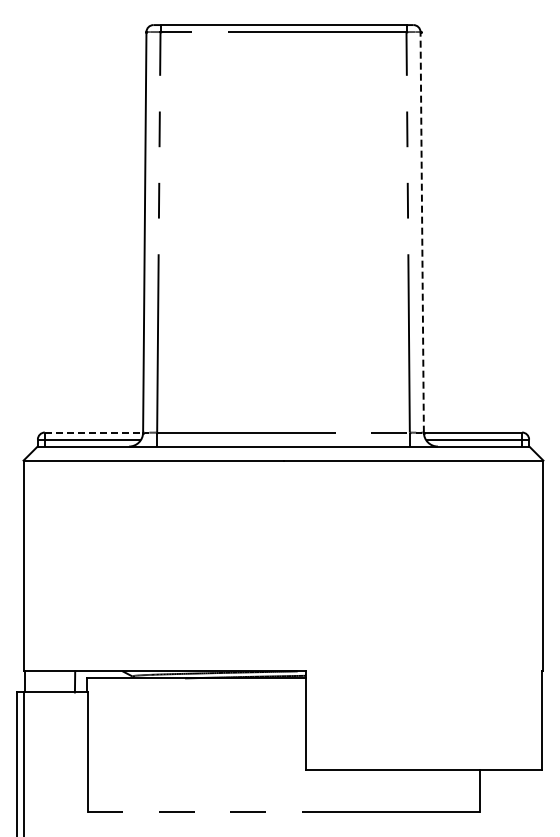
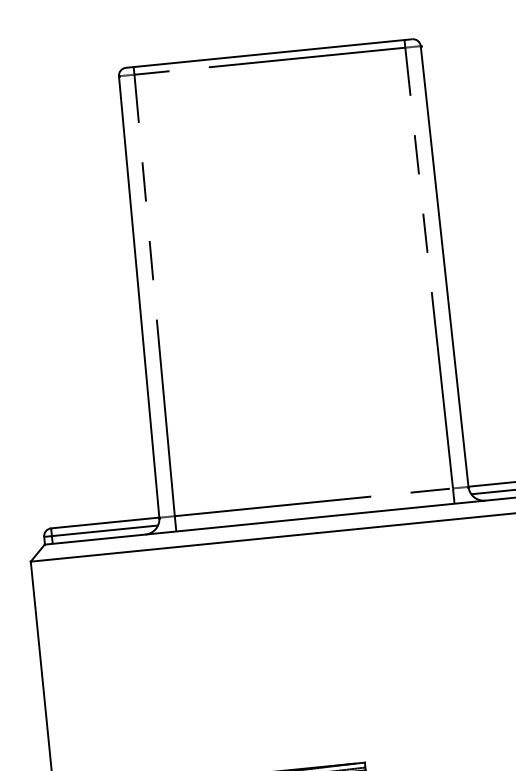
line: (422, 231) -> (444, 265), dashed -> solid
line: (94, 432) -> (105, 522), dashed -> solid

